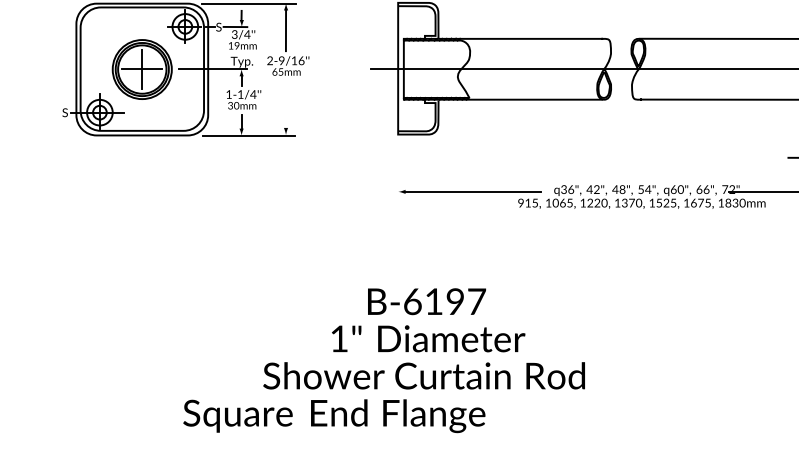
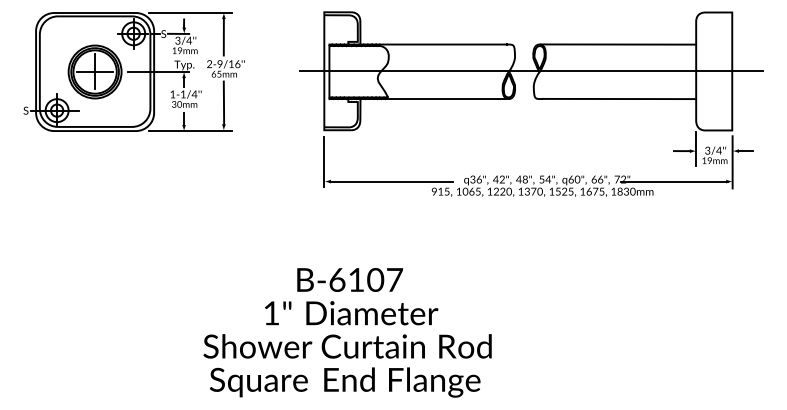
line: (285, 104) -> (223, 103), added
line: (398, 169) -> (324, 161), added
text: (455, 302) -> (375, 280), B-6197 -> B-6107
text: (334, 416) -> (345, 382), moved

